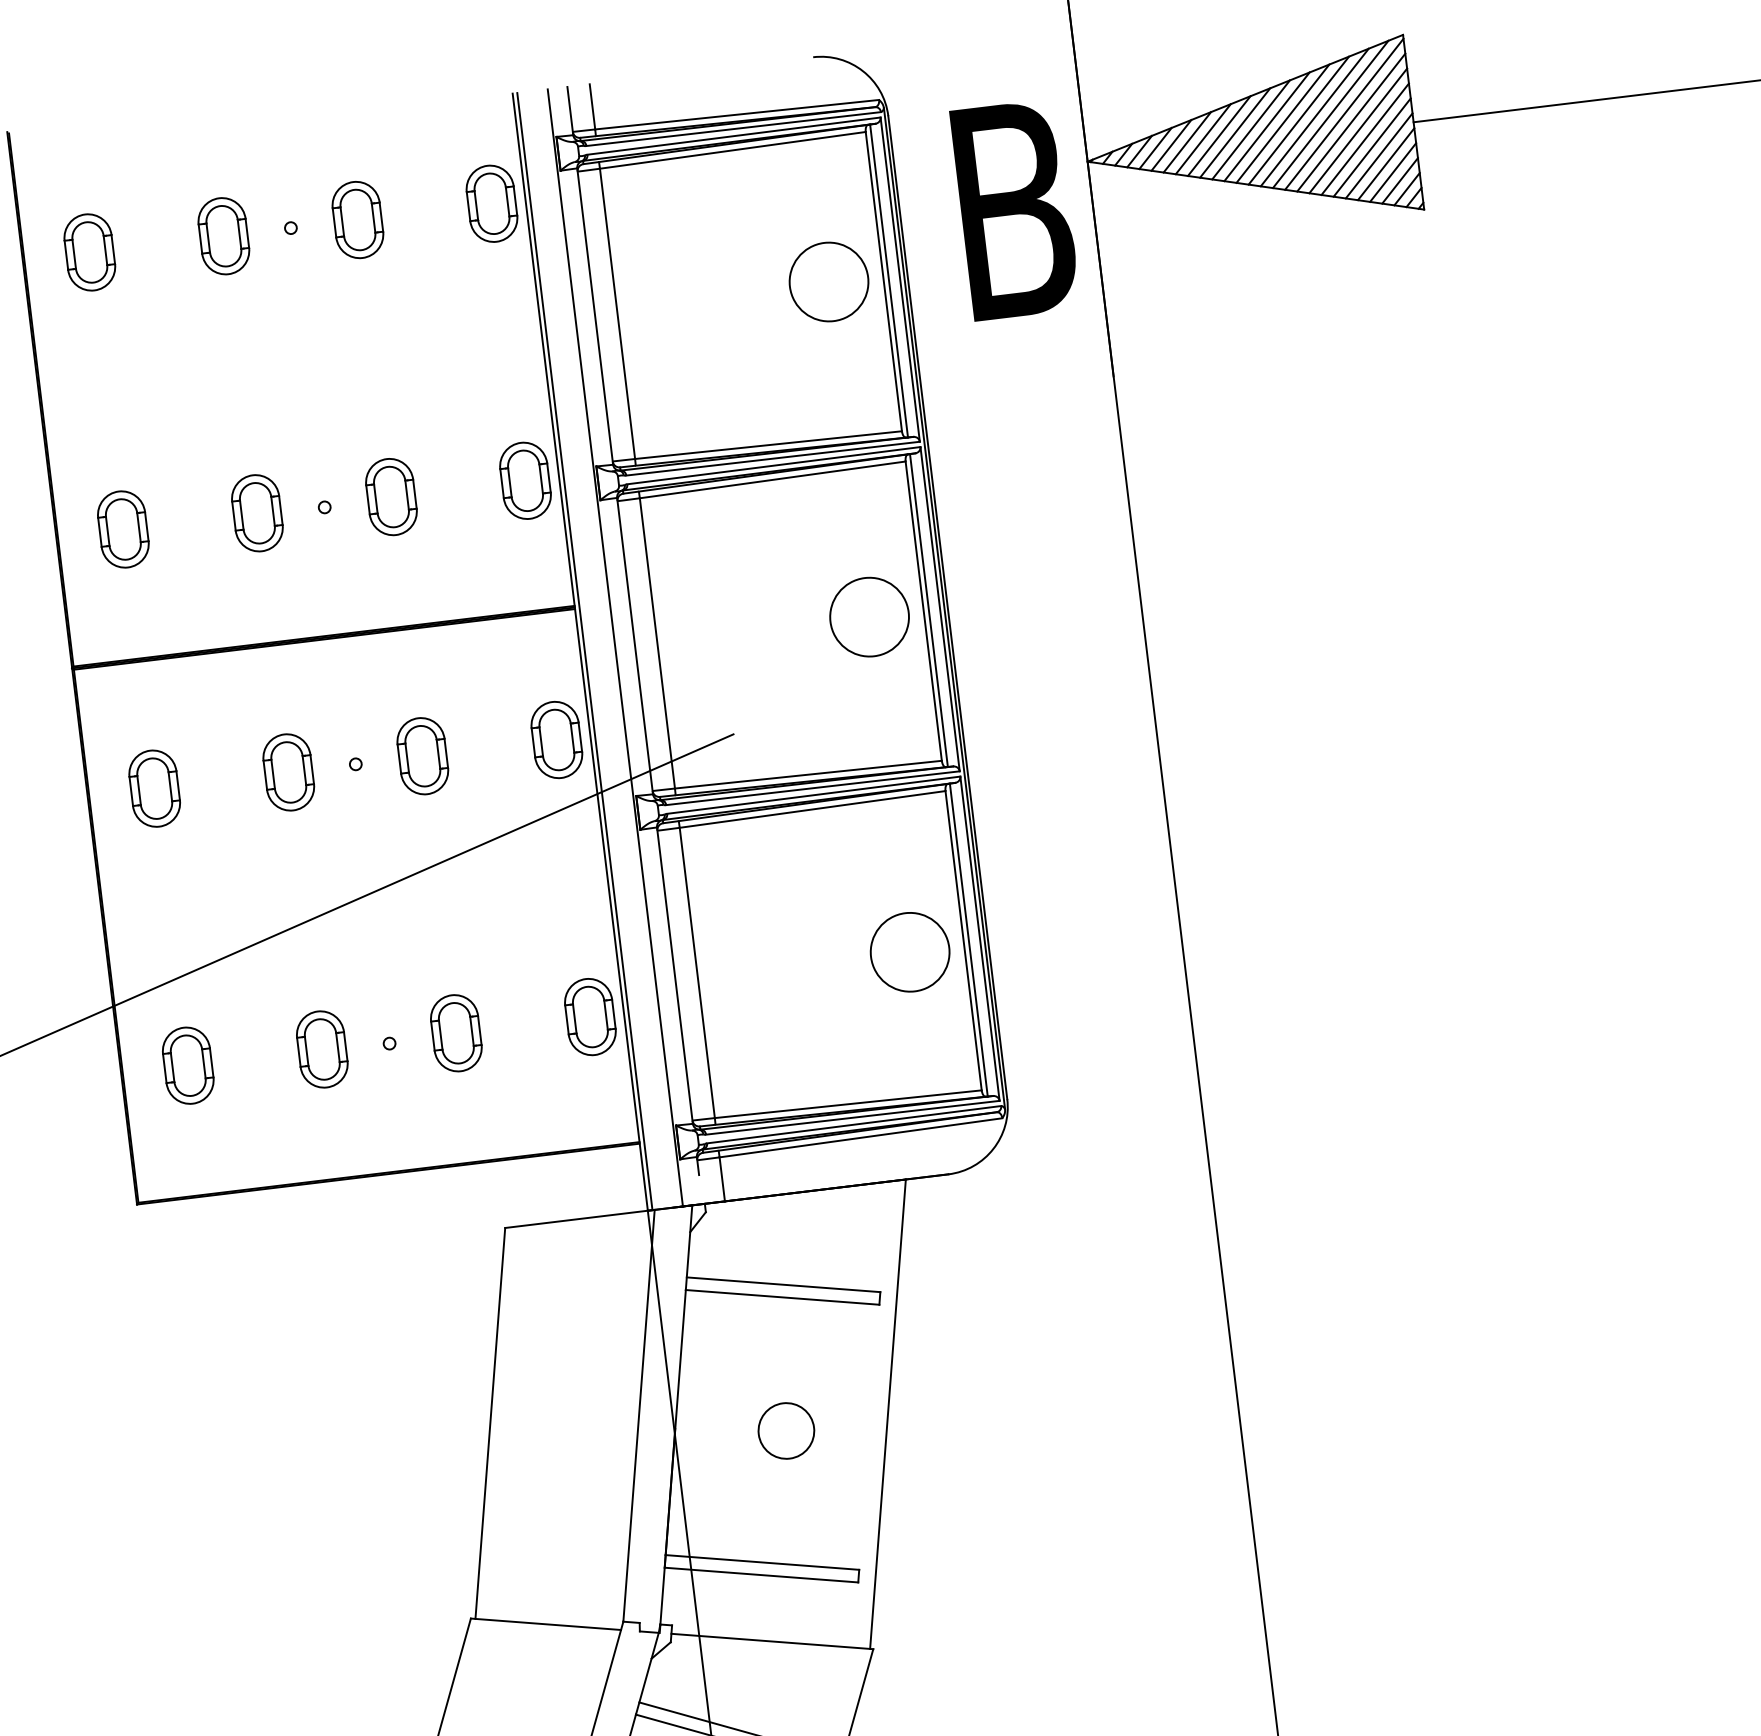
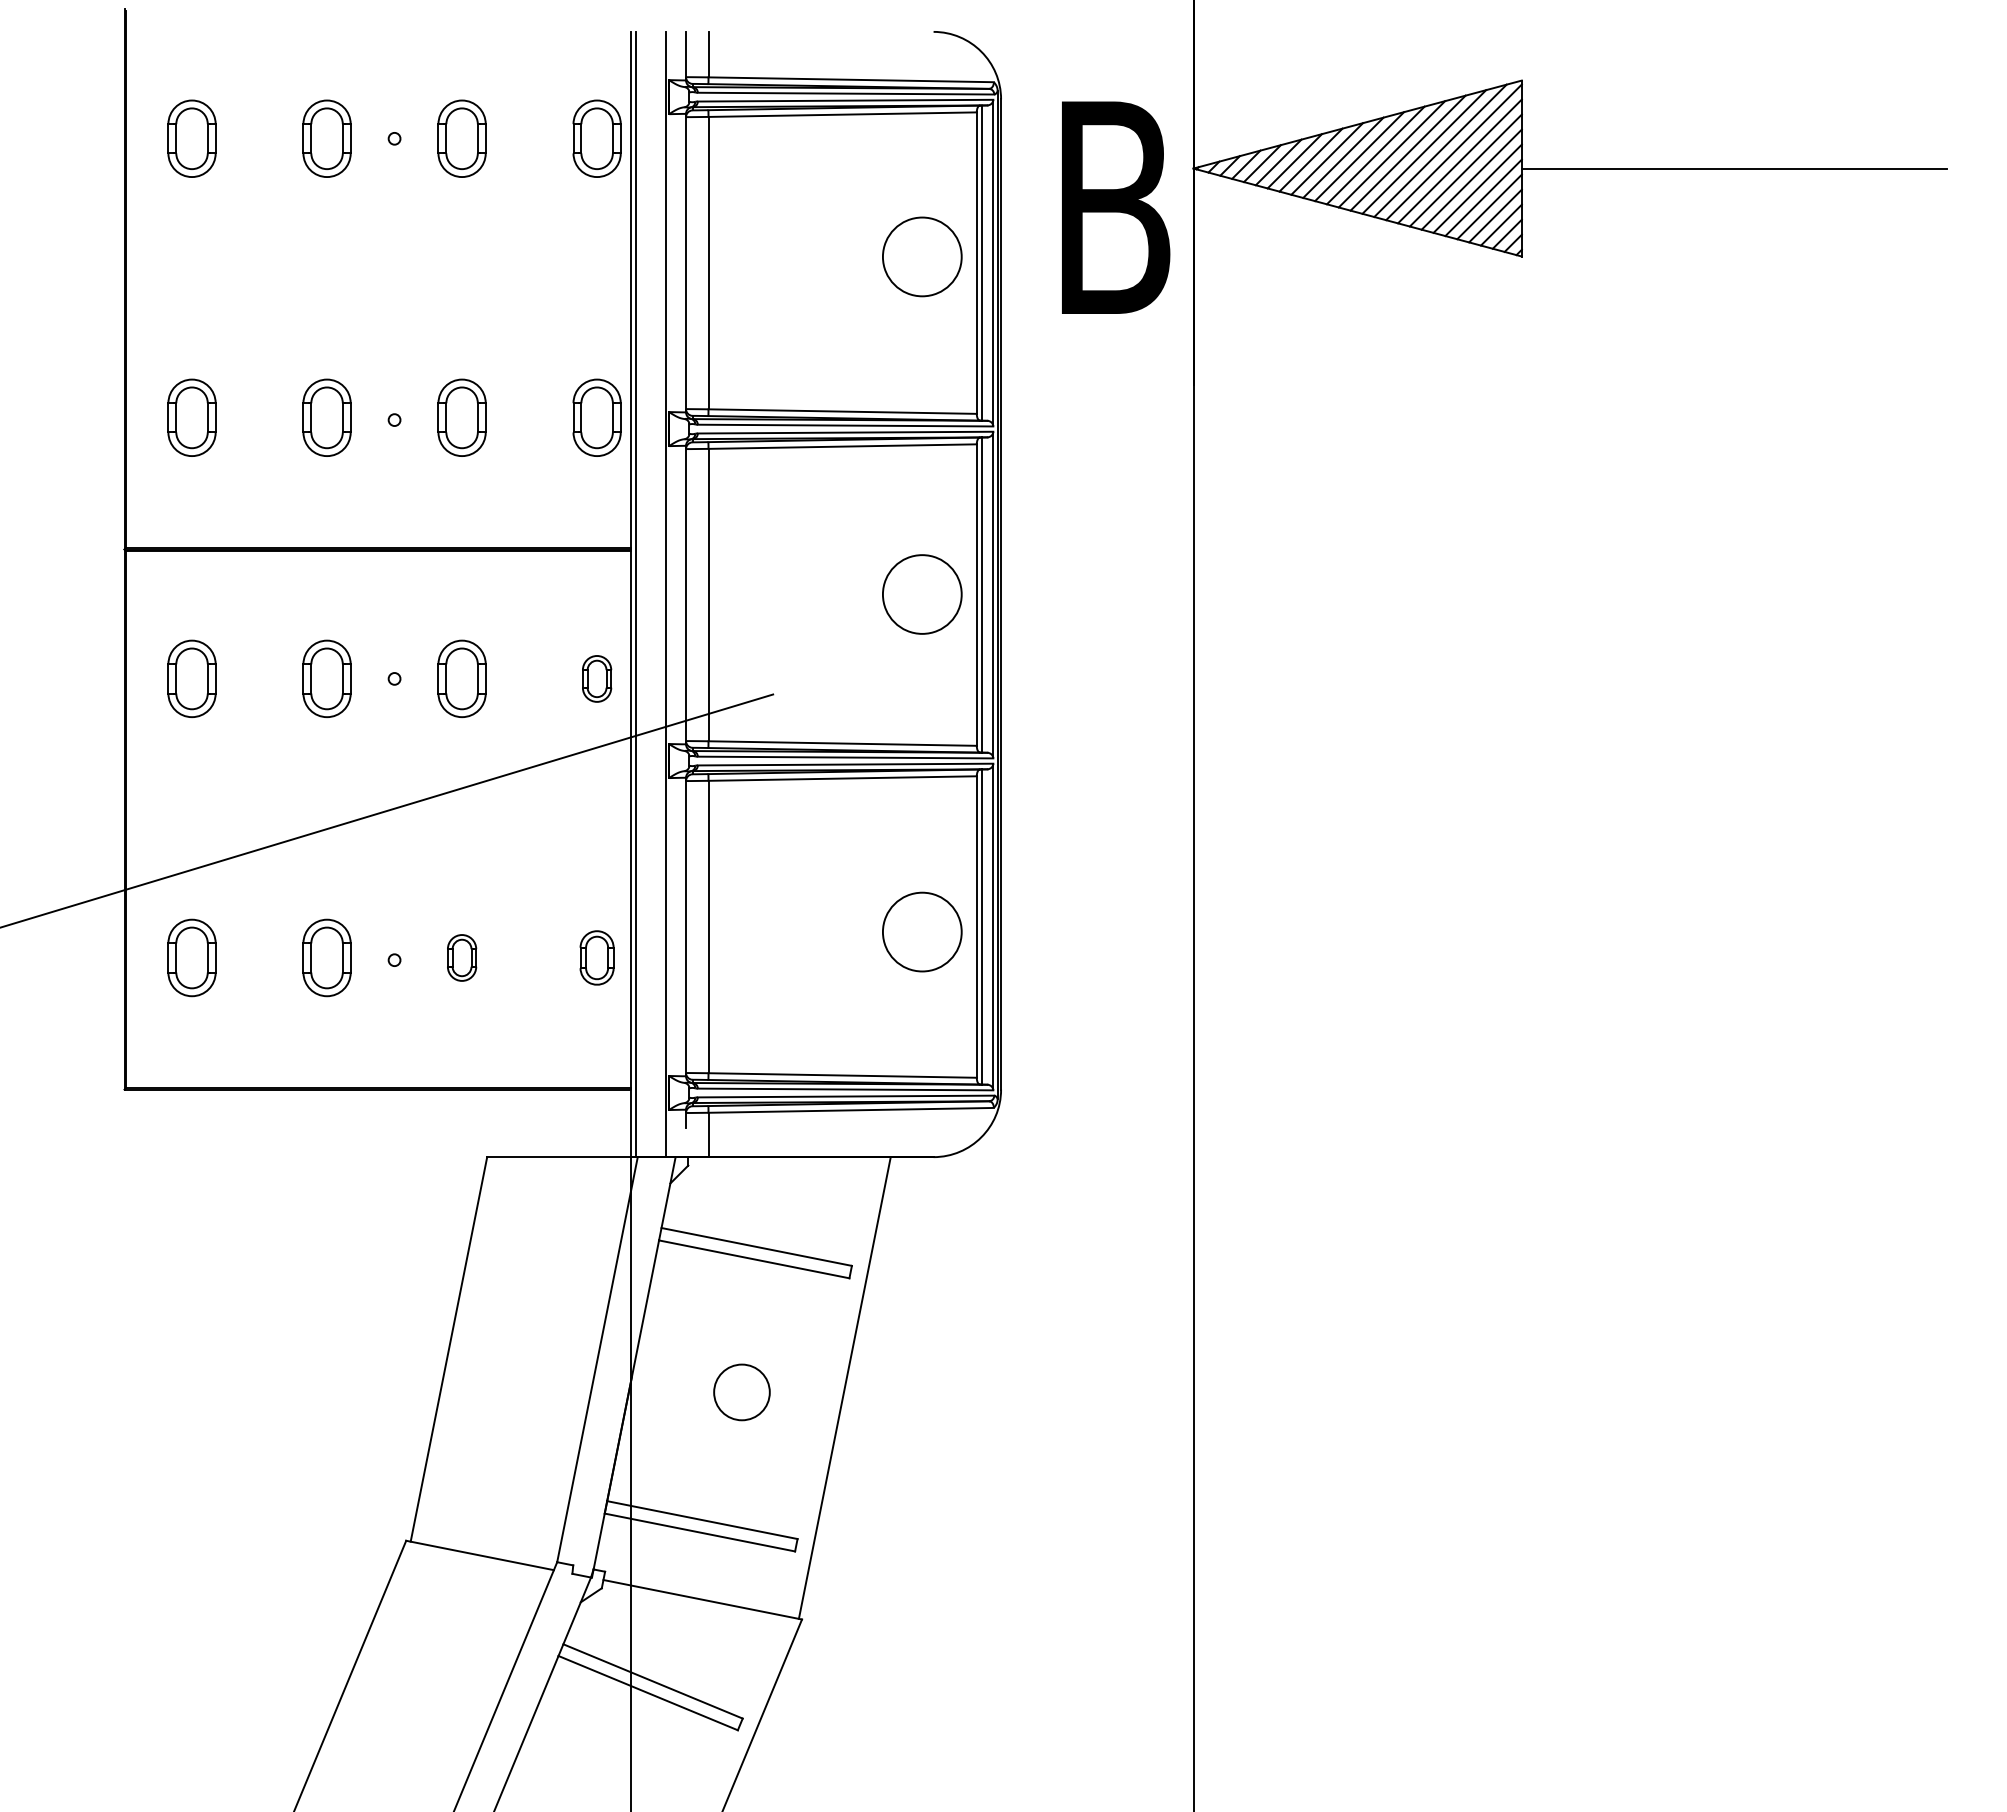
part: (556, 739) -> (596, 678), size x0.6
part: (589, 1016) -> (596, 957), size x0.7
part: (455, 1032) -> (461, 957), size x0.6

